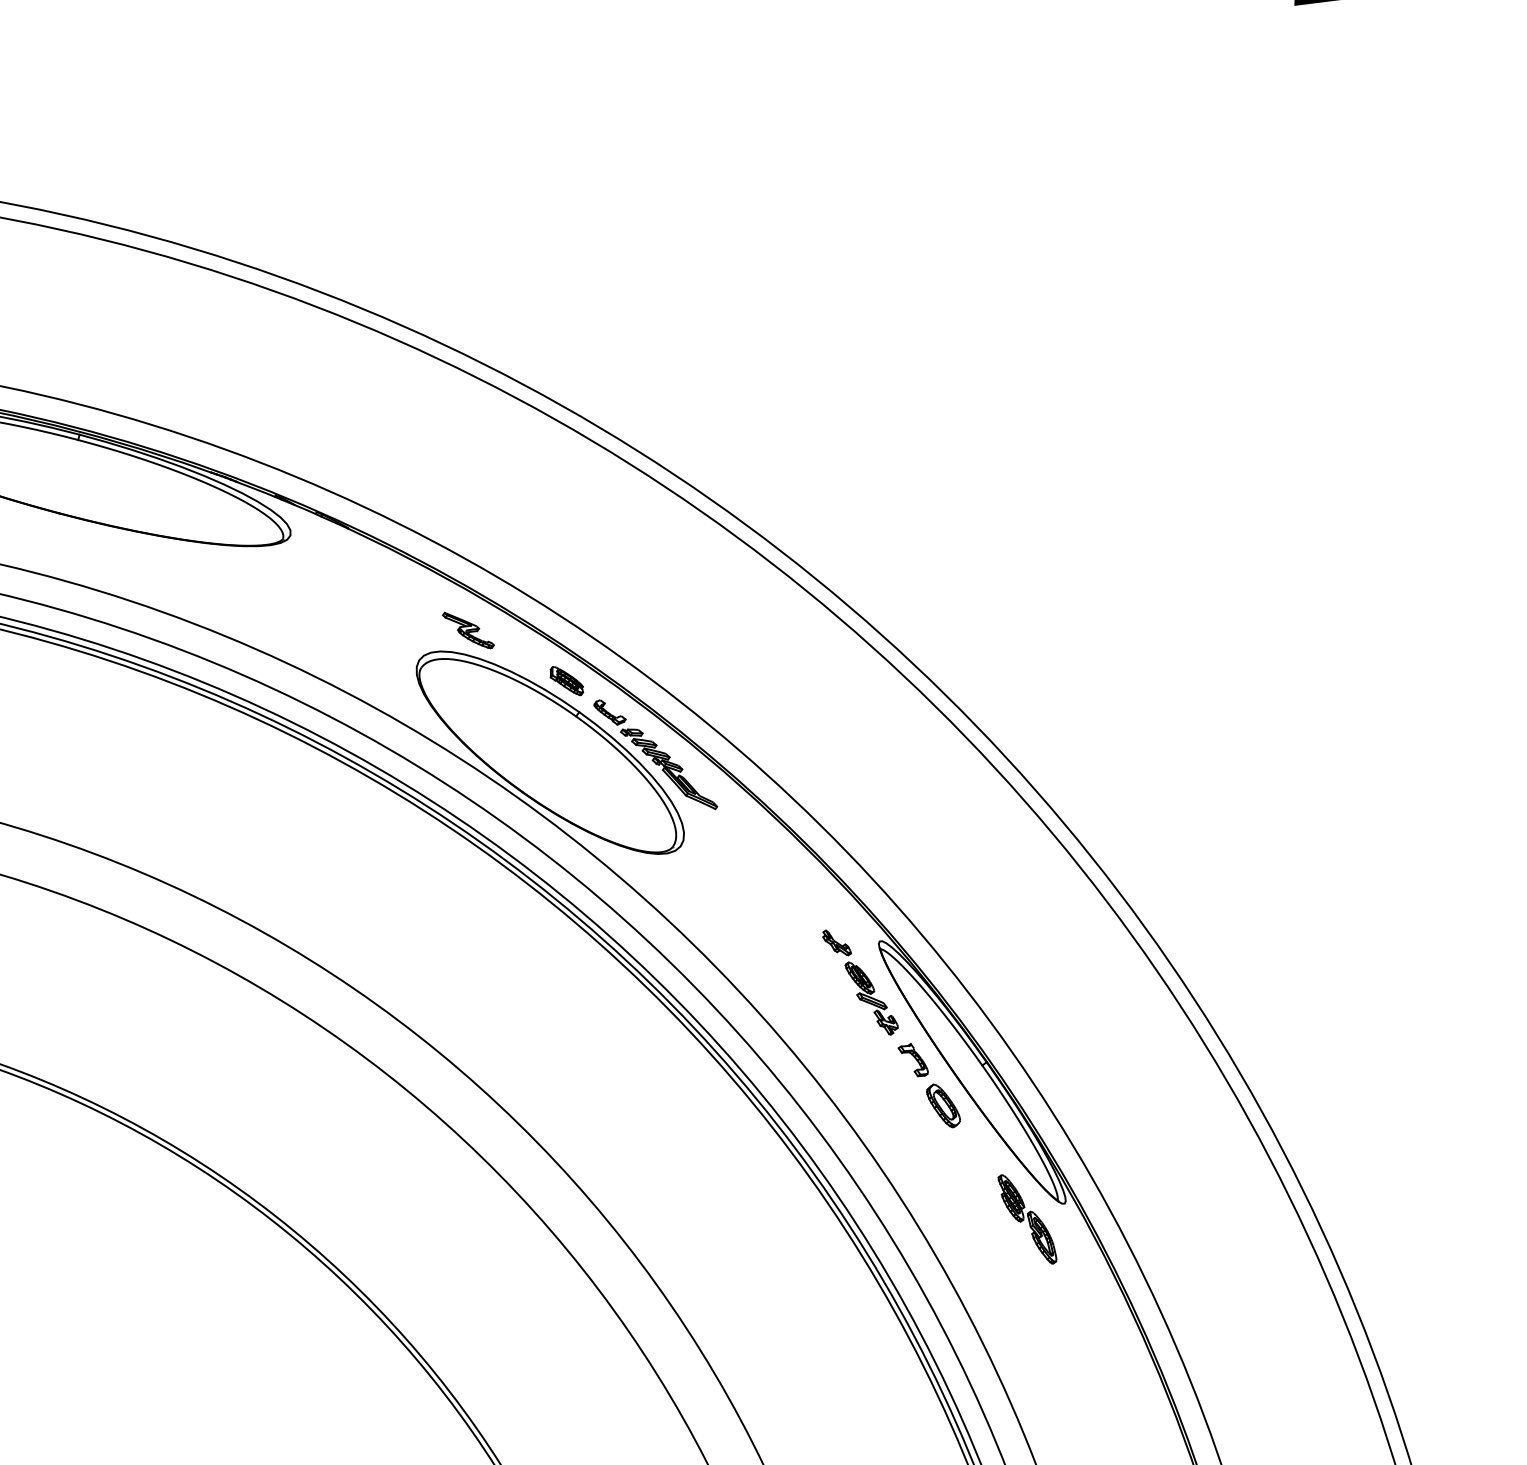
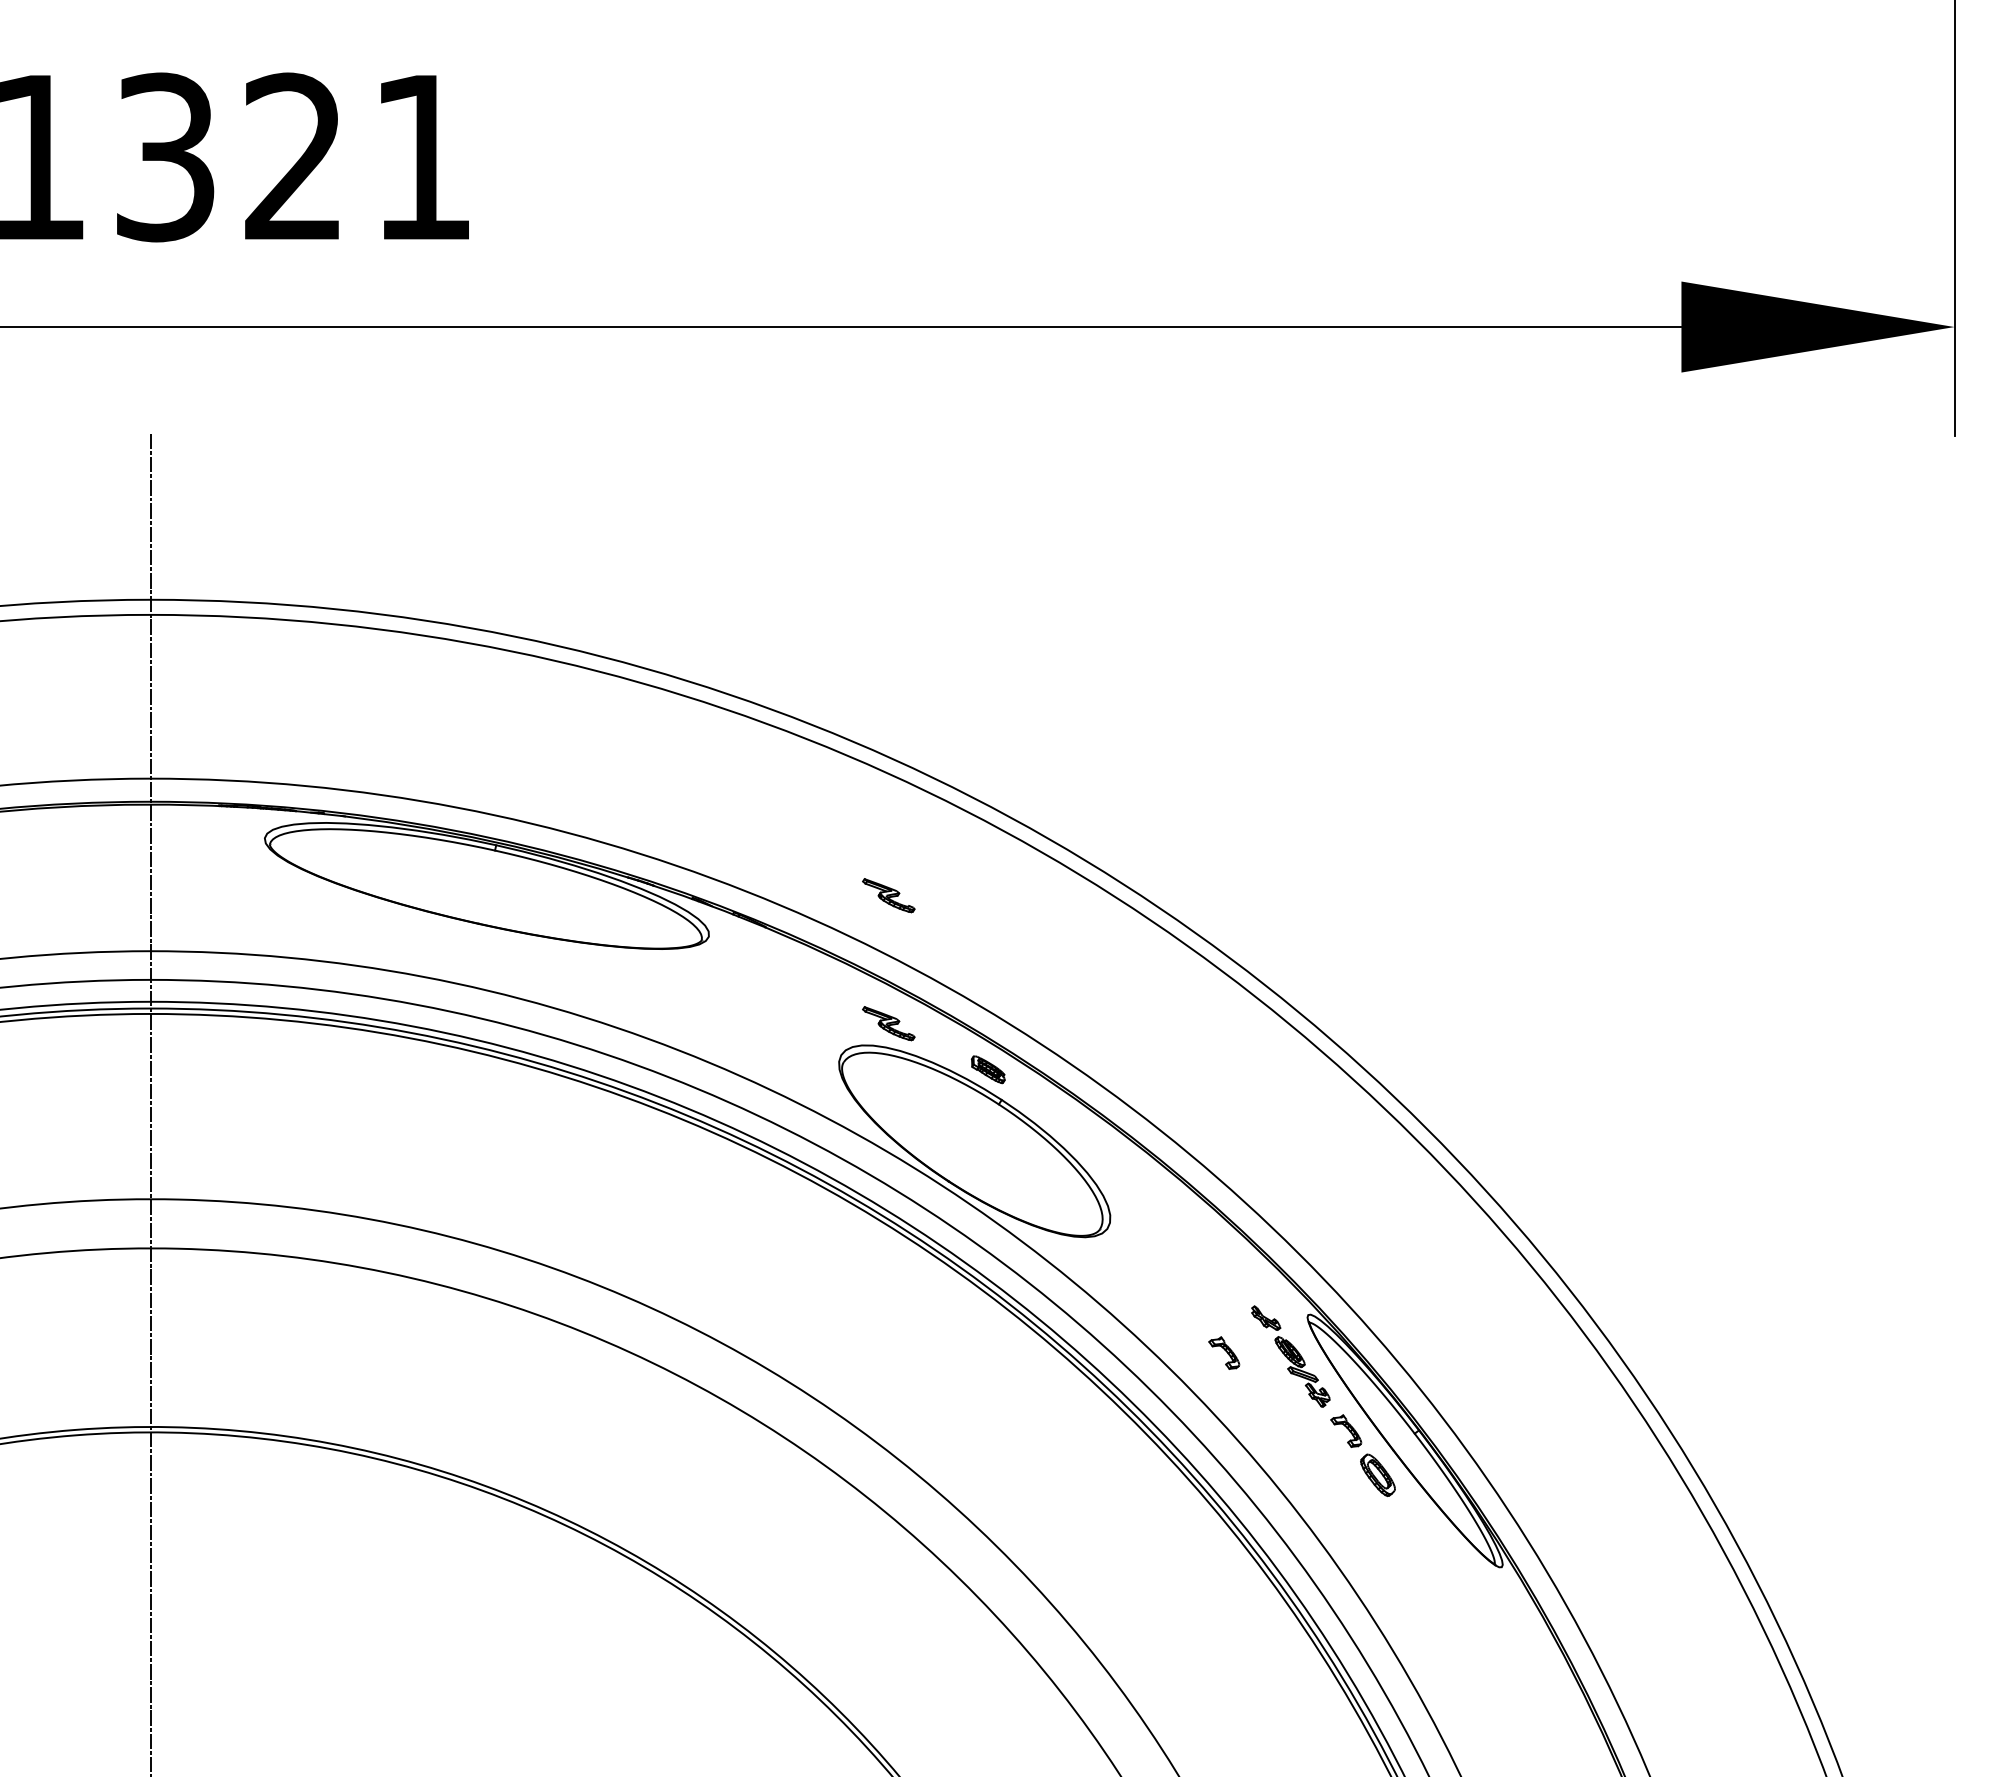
part: (473, 501) -> (888, 895), added
part: (655, 754) -> (1078, 1138), removed
part: (793, 975) -> (1224, 1352), added
part: (1027, 1218) -> (1465, 1583), removed

